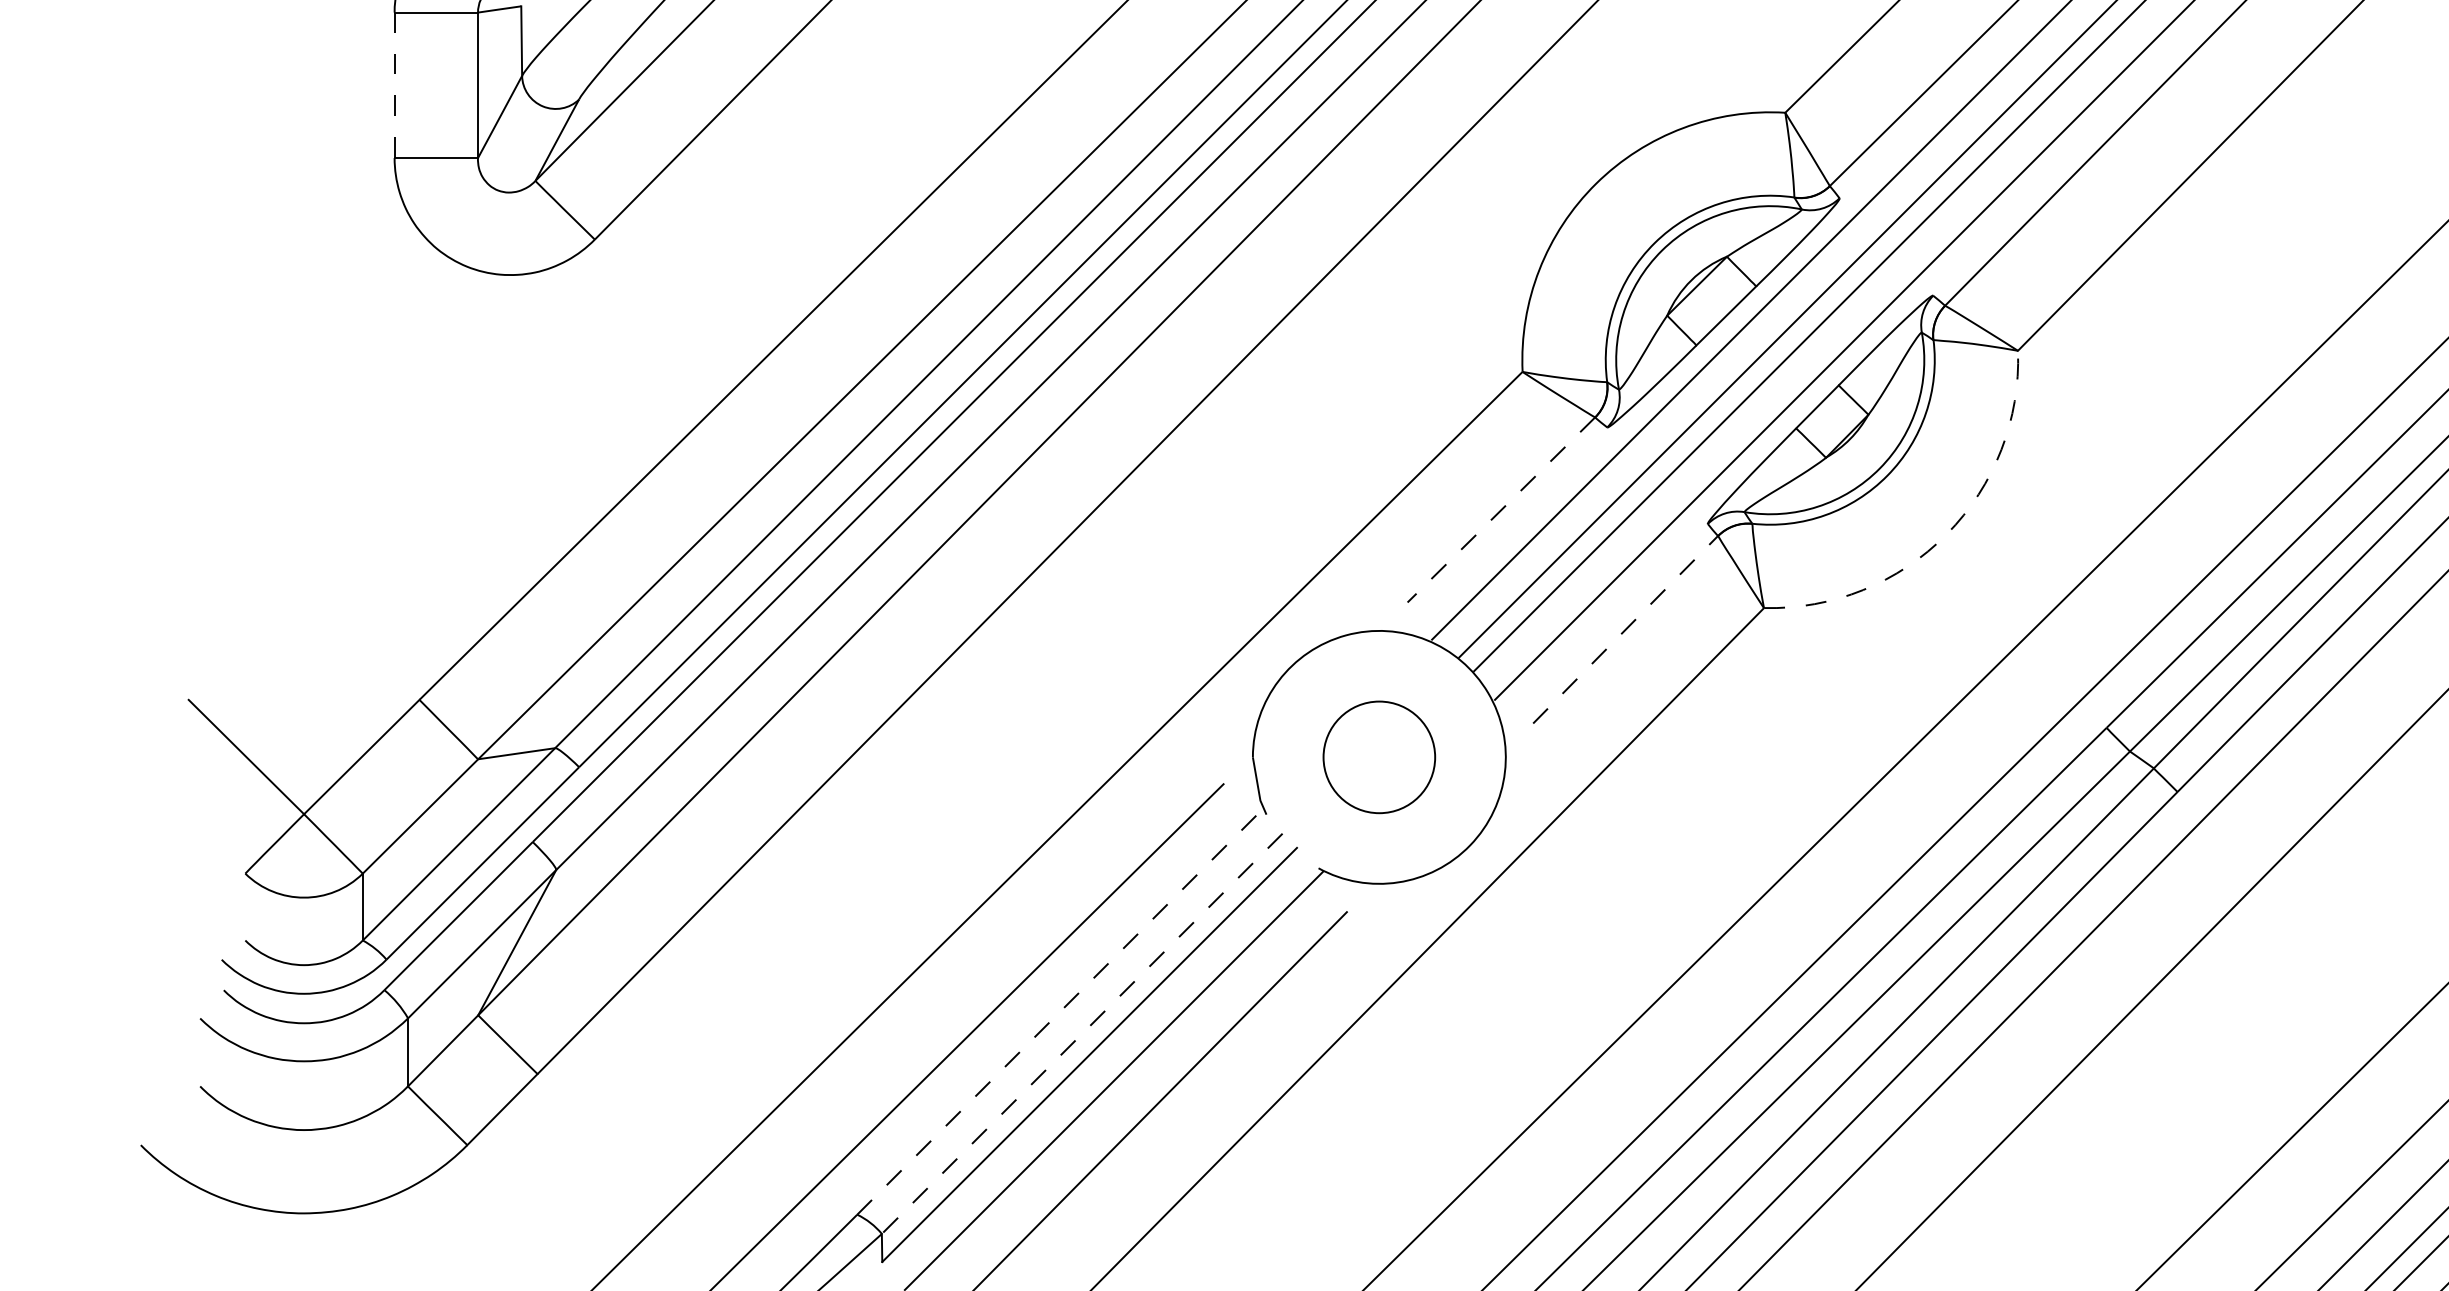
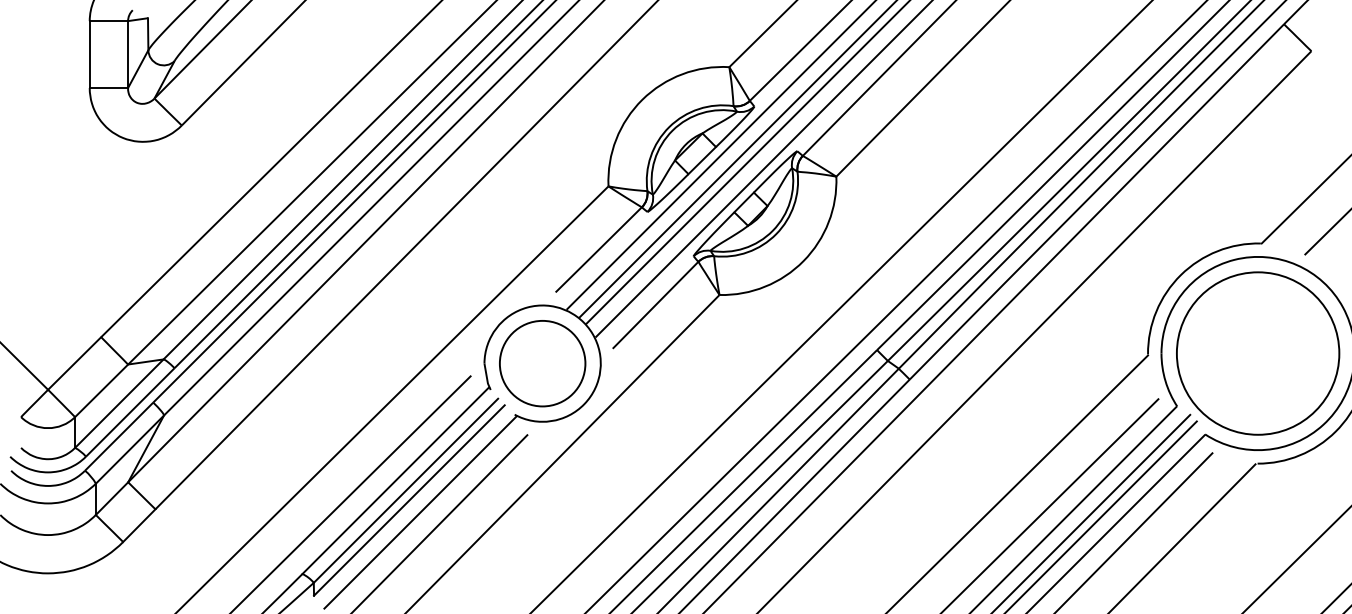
line: (394, 85) -> (89, 54), dashed -> solid
line: (1498, 511) -> (597, 250), dashed -> solid
arc: (1946, 535) -> (803, 261), dashed -> solid
line: (1624, 628) -> (655, 304), dashed -> solid
circle: (1379, 757) -> (542, 363), size x1.67
line: (1059, 1011) -> (395, 480), dashed -> solid
line: (1081, 1035) -> (405, 491), dashed -> solid

